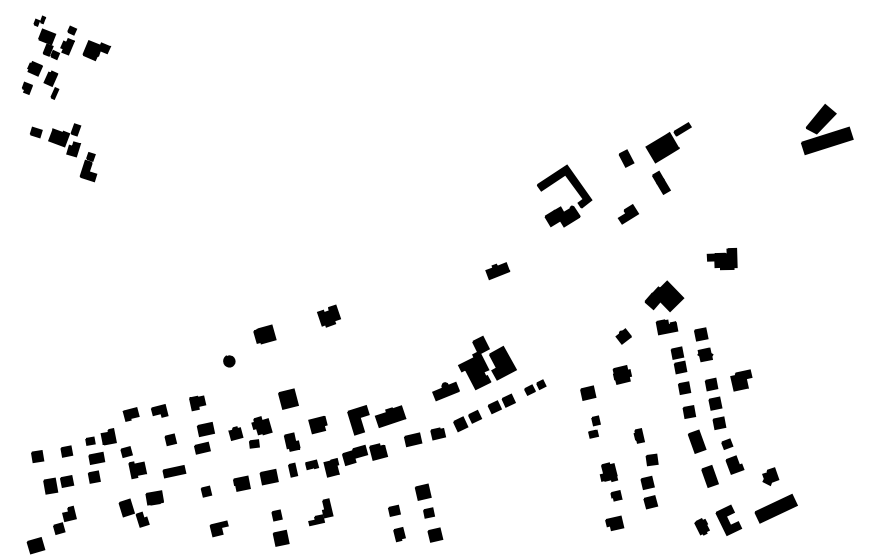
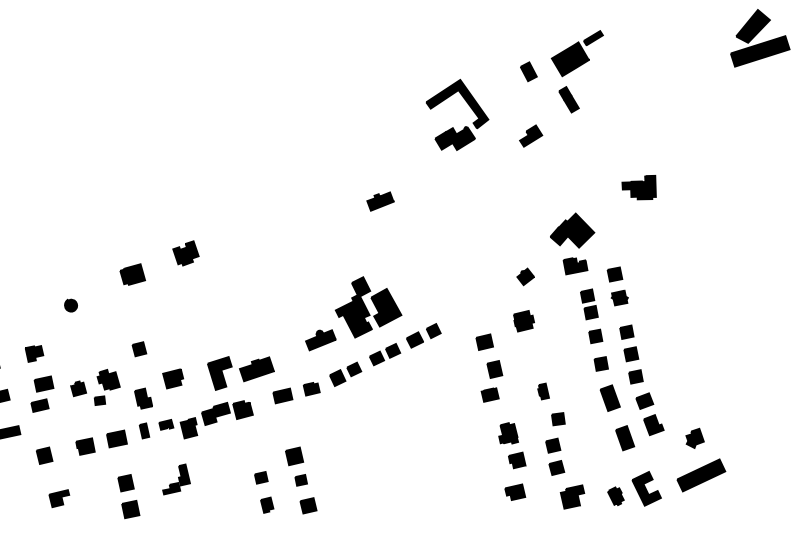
part: (264, 334) -> (132, 274), moved
part: (741, 380) -> (572, 497), moved
part: (534, 387) -> (422, 335), size x1.43
part: (288, 399) -> (139, 349), size x0.62
part: (594, 426) -> (491, 380), size x1.67
part: (727, 443) -> (645, 400), size x1.43
part: (206, 491) -> (44, 455), size x1.43
part: (616, 495) -> (517, 460), size x1.43
part: (276, 515) -> (125, 483), size x1.43

